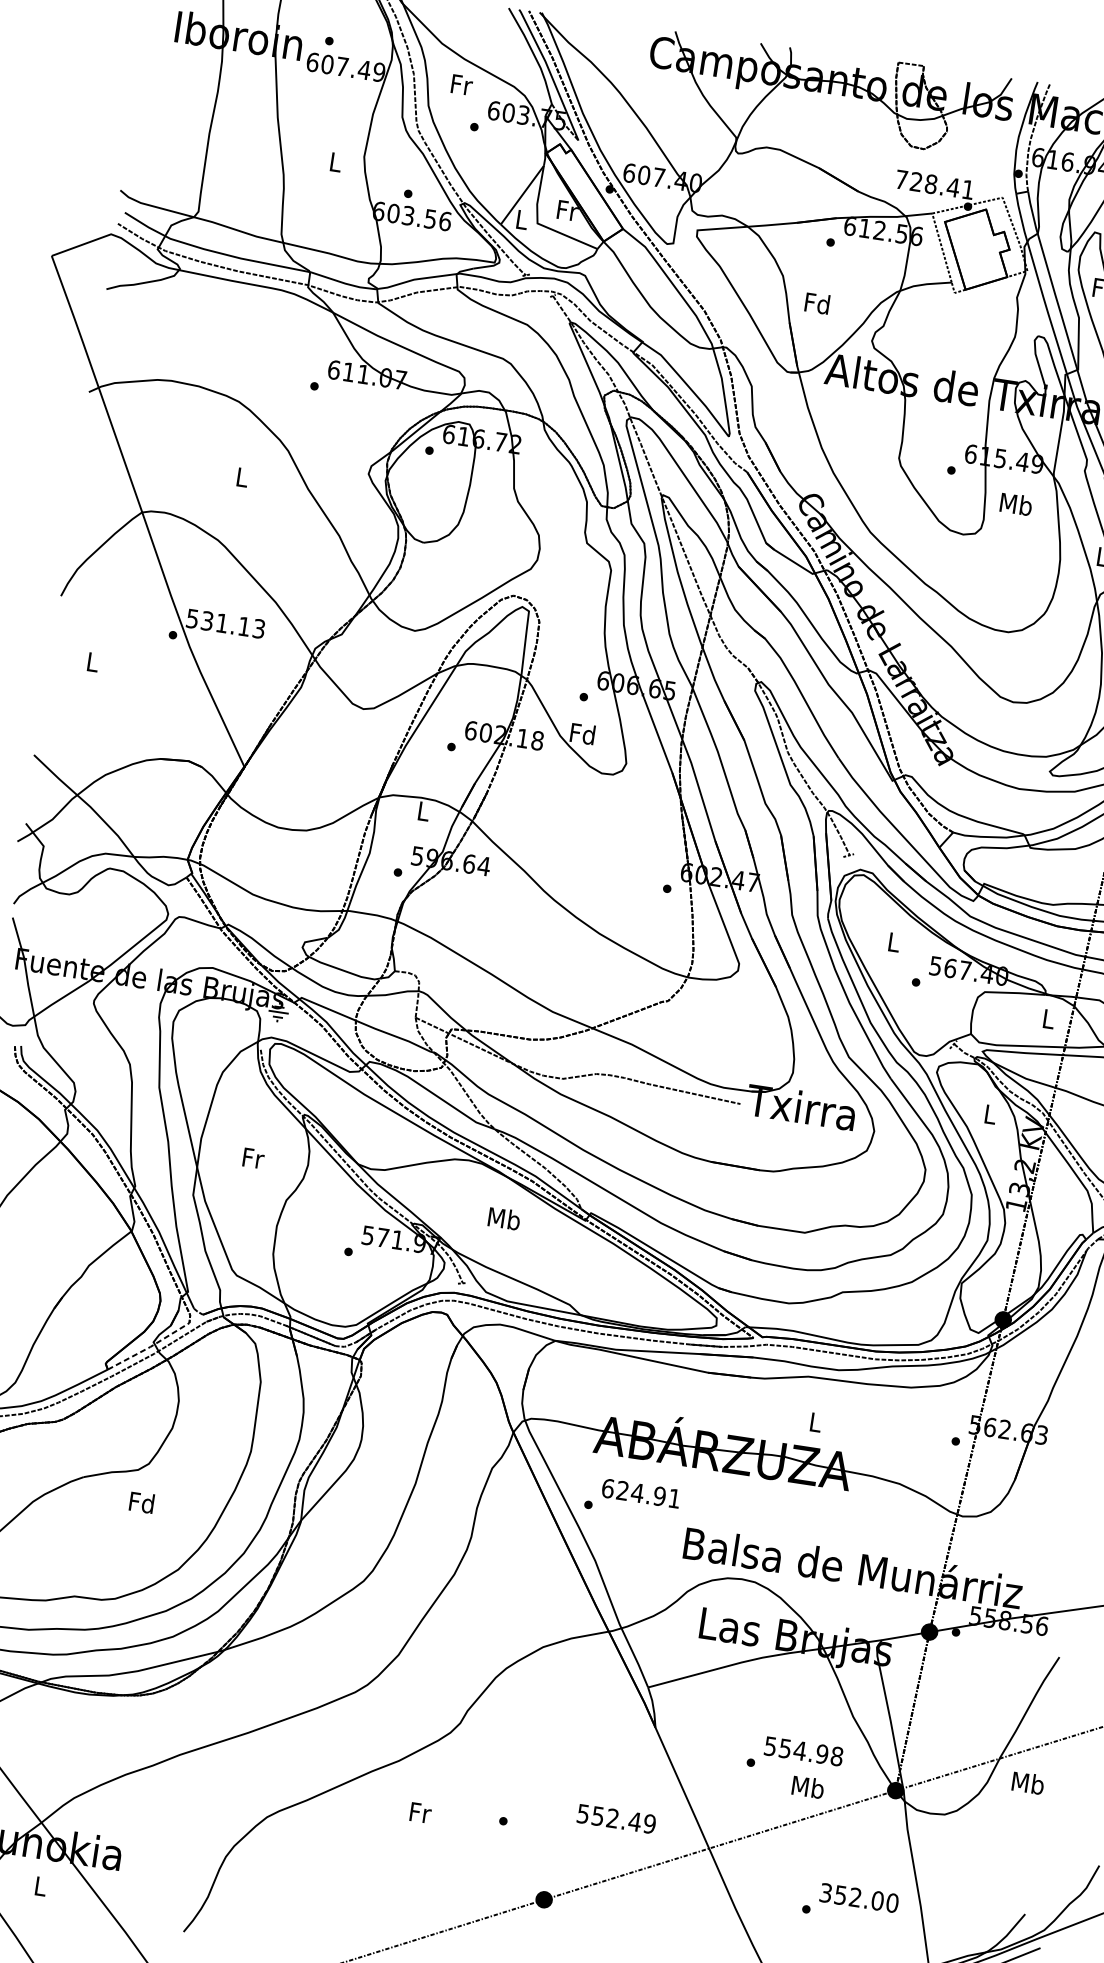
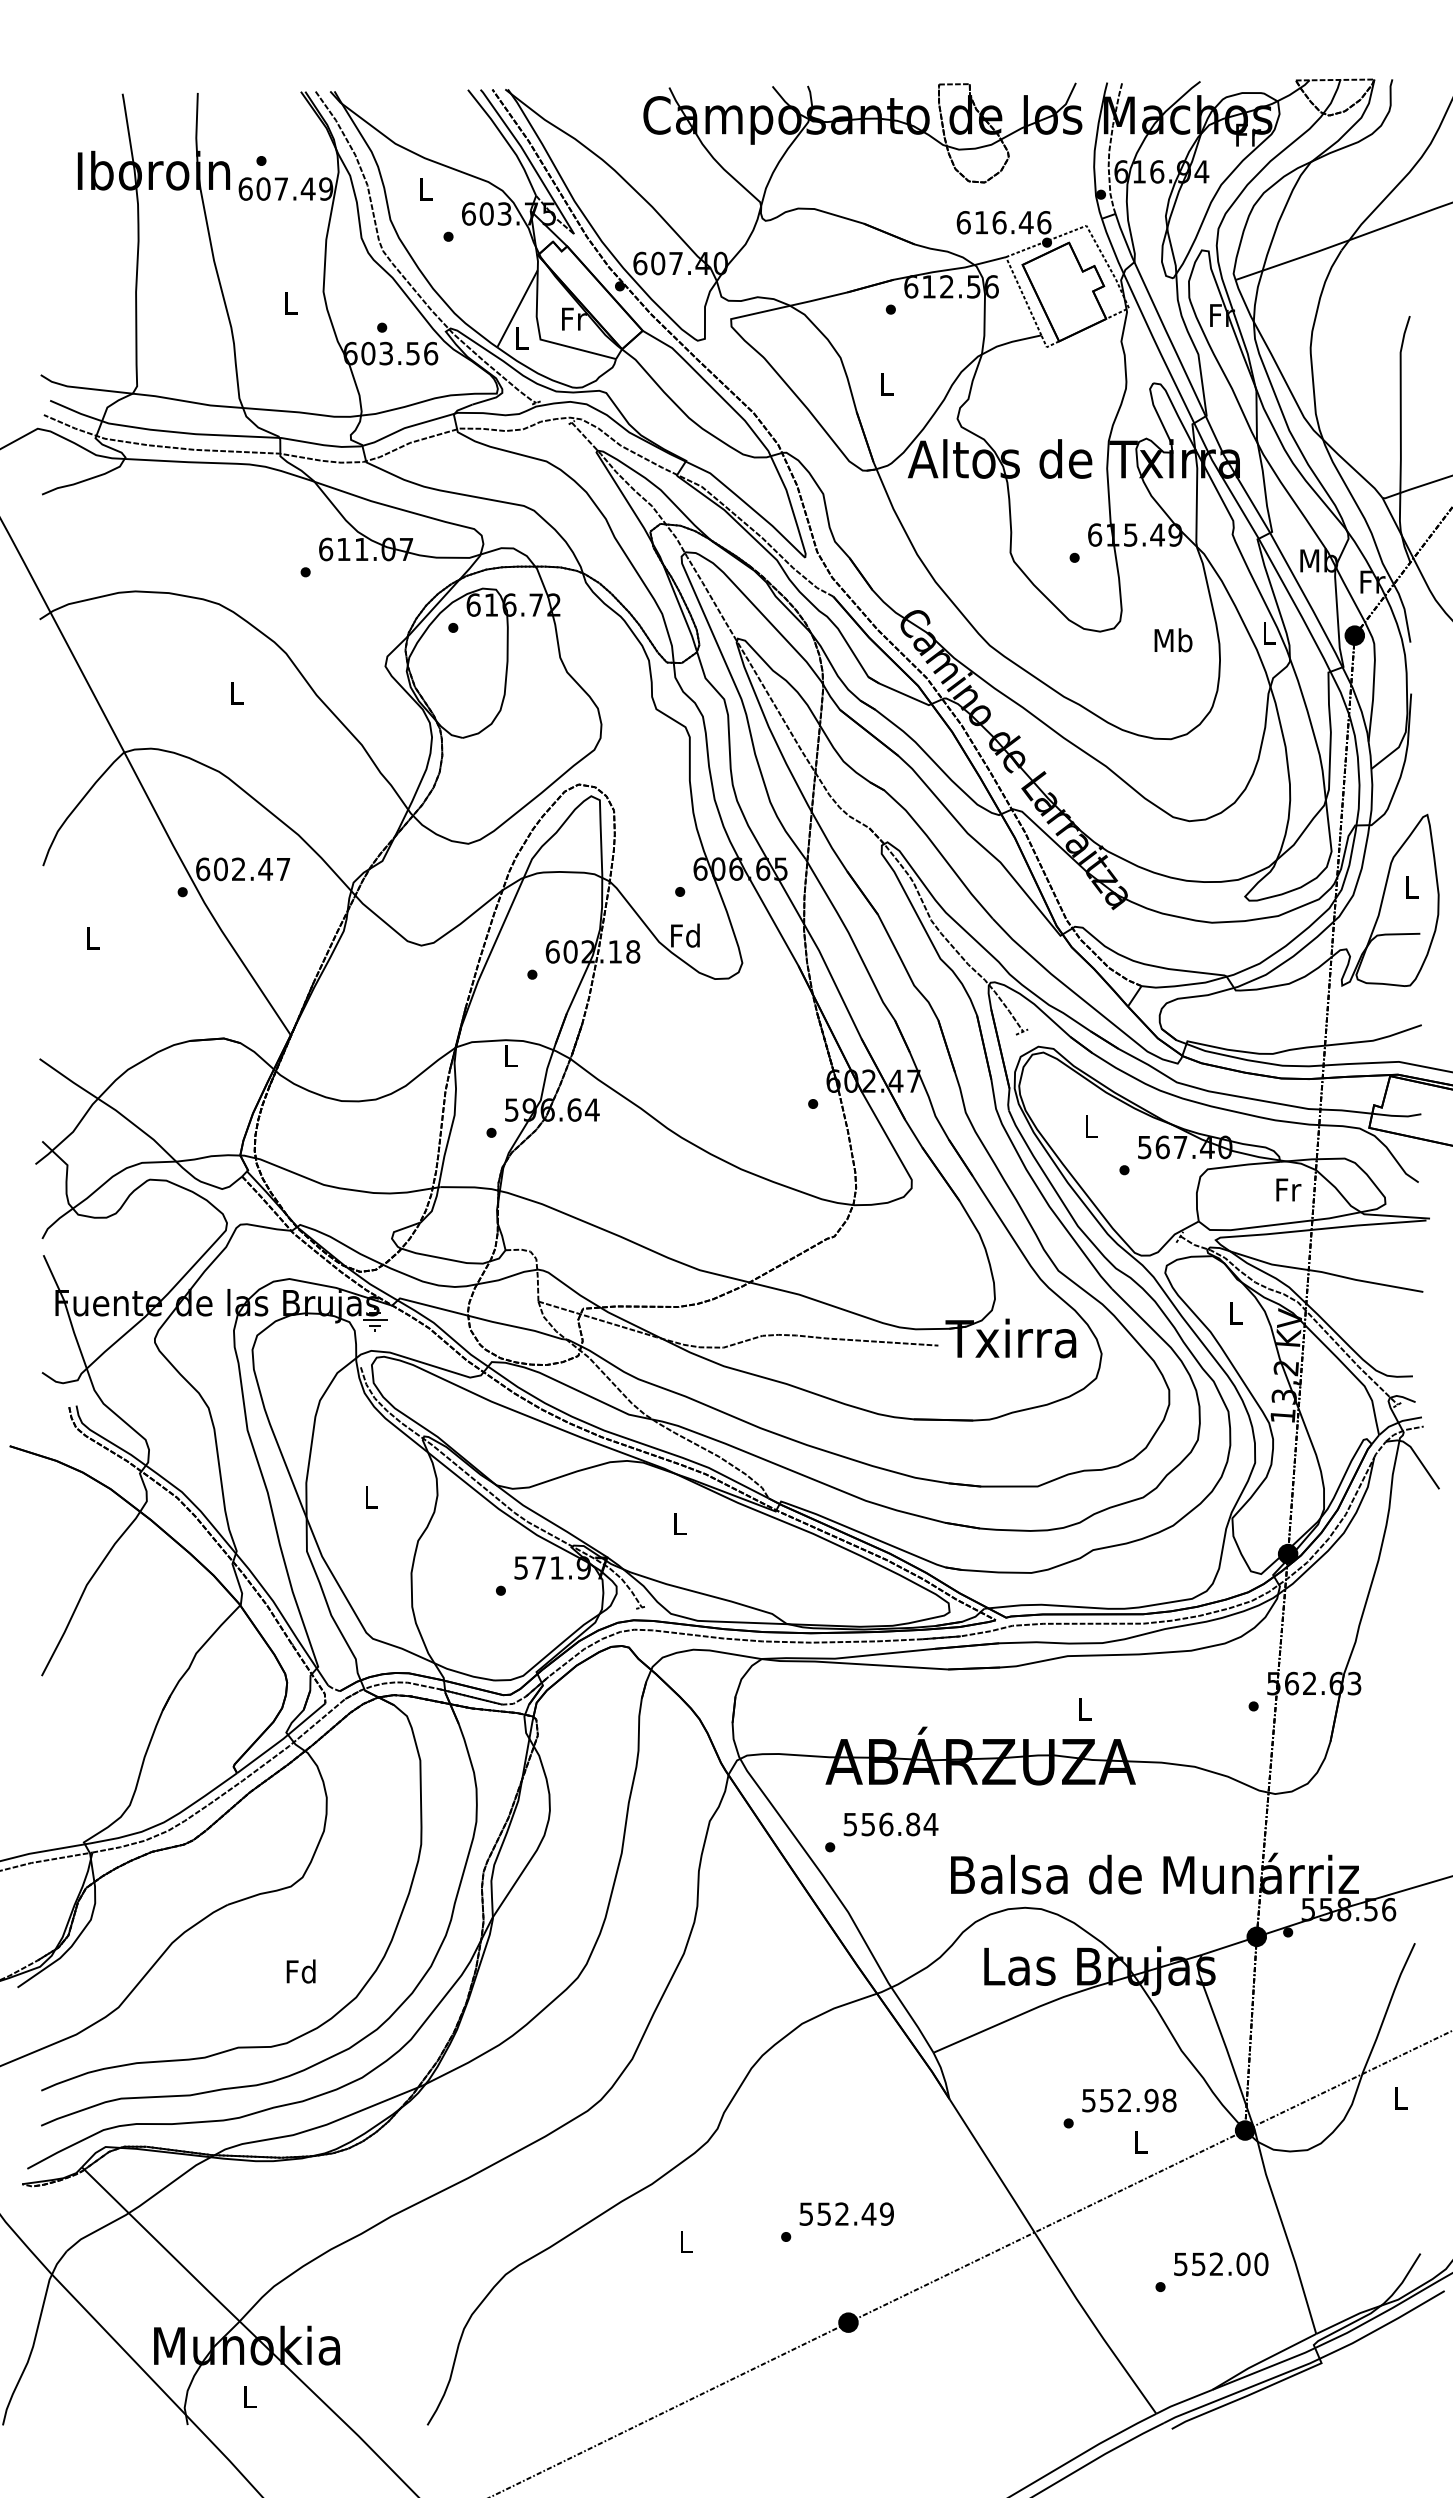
text: (462, 84) -> (426, 188), Fr -> L
text: (934, 184) -> (1003, 222), 728.41 -> 616.46
text: (816, 303) -> (885, 384), Fd -> L
text: (1016, 504) -> (1173, 640), moved
text: (226, 624) -> (243, 869), 531.13 -> 602.47
text: (1049, 1018) -> (1288, 1189), L -> Fr
text: (253, 1157) -> (371, 1496), Fr -> L
text: (504, 1218) -> (679, 1523), Mb -> L
line: (149, 1347) -> (282, 1739), dashed -> solid
text: (641, 1493) -> (890, 1824), 624.91 -> 556.84
text: (141, 1502) -> (300, 1971), moved
text: (800, 1749) -> (1124, 2099), 554.98 -> 552.98
text: (1028, 1783) -> (1400, 2098), Mb -> L
text: (807, 1787) -> (1140, 2142), Mb -> L
text: (420, 1812) -> (686, 2241), Fr -> L
text: (616, 1818) -> (846, 2213), moved
text: (825, 1892) -> (1180, 2263), 352.00 -> 552.00

